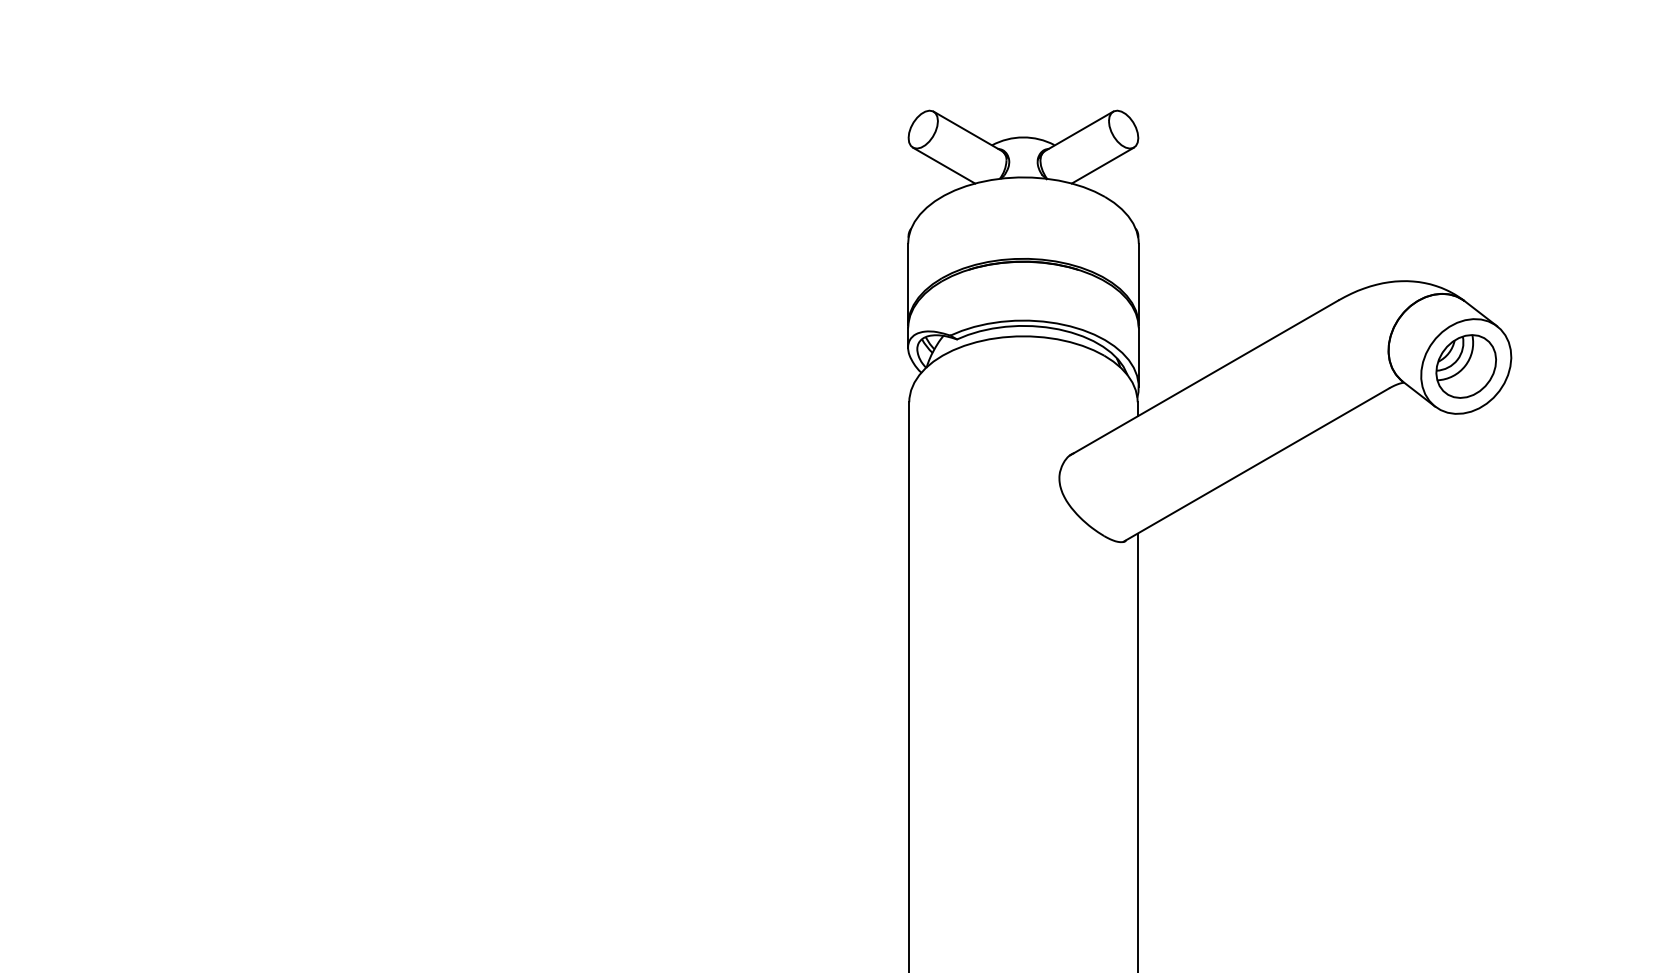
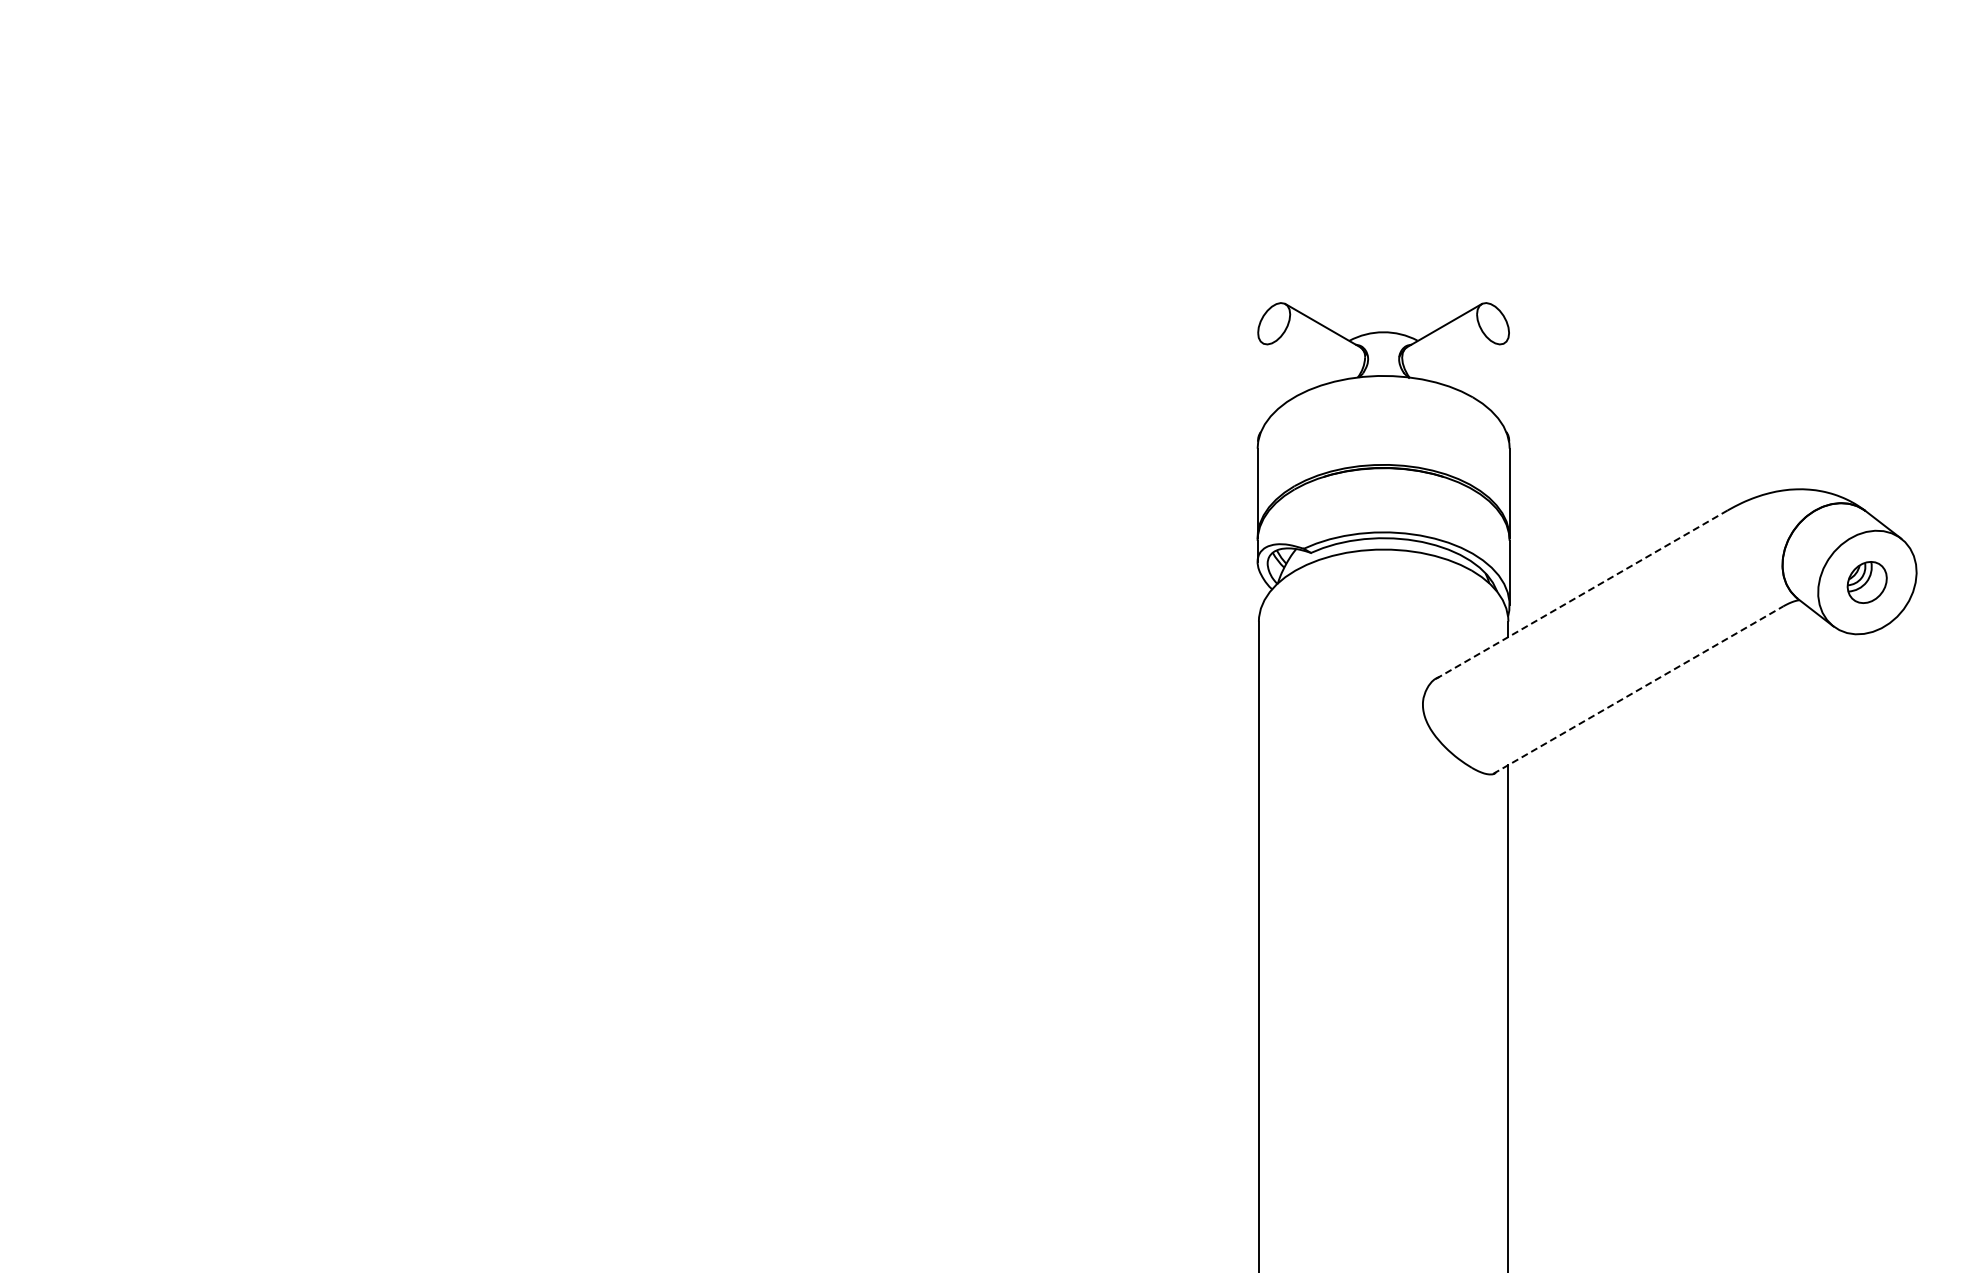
line: (943, 165) -> (1296, 362), removed
line: (1102, 165) -> (1470, 362), removed
part: (1465, 366) -> (1866, 582), size x0.6
line: (1203, 378) -> (1580, 595), solid -> dashed
line: (1256, 464) -> (1638, 689), solid -> dashed

